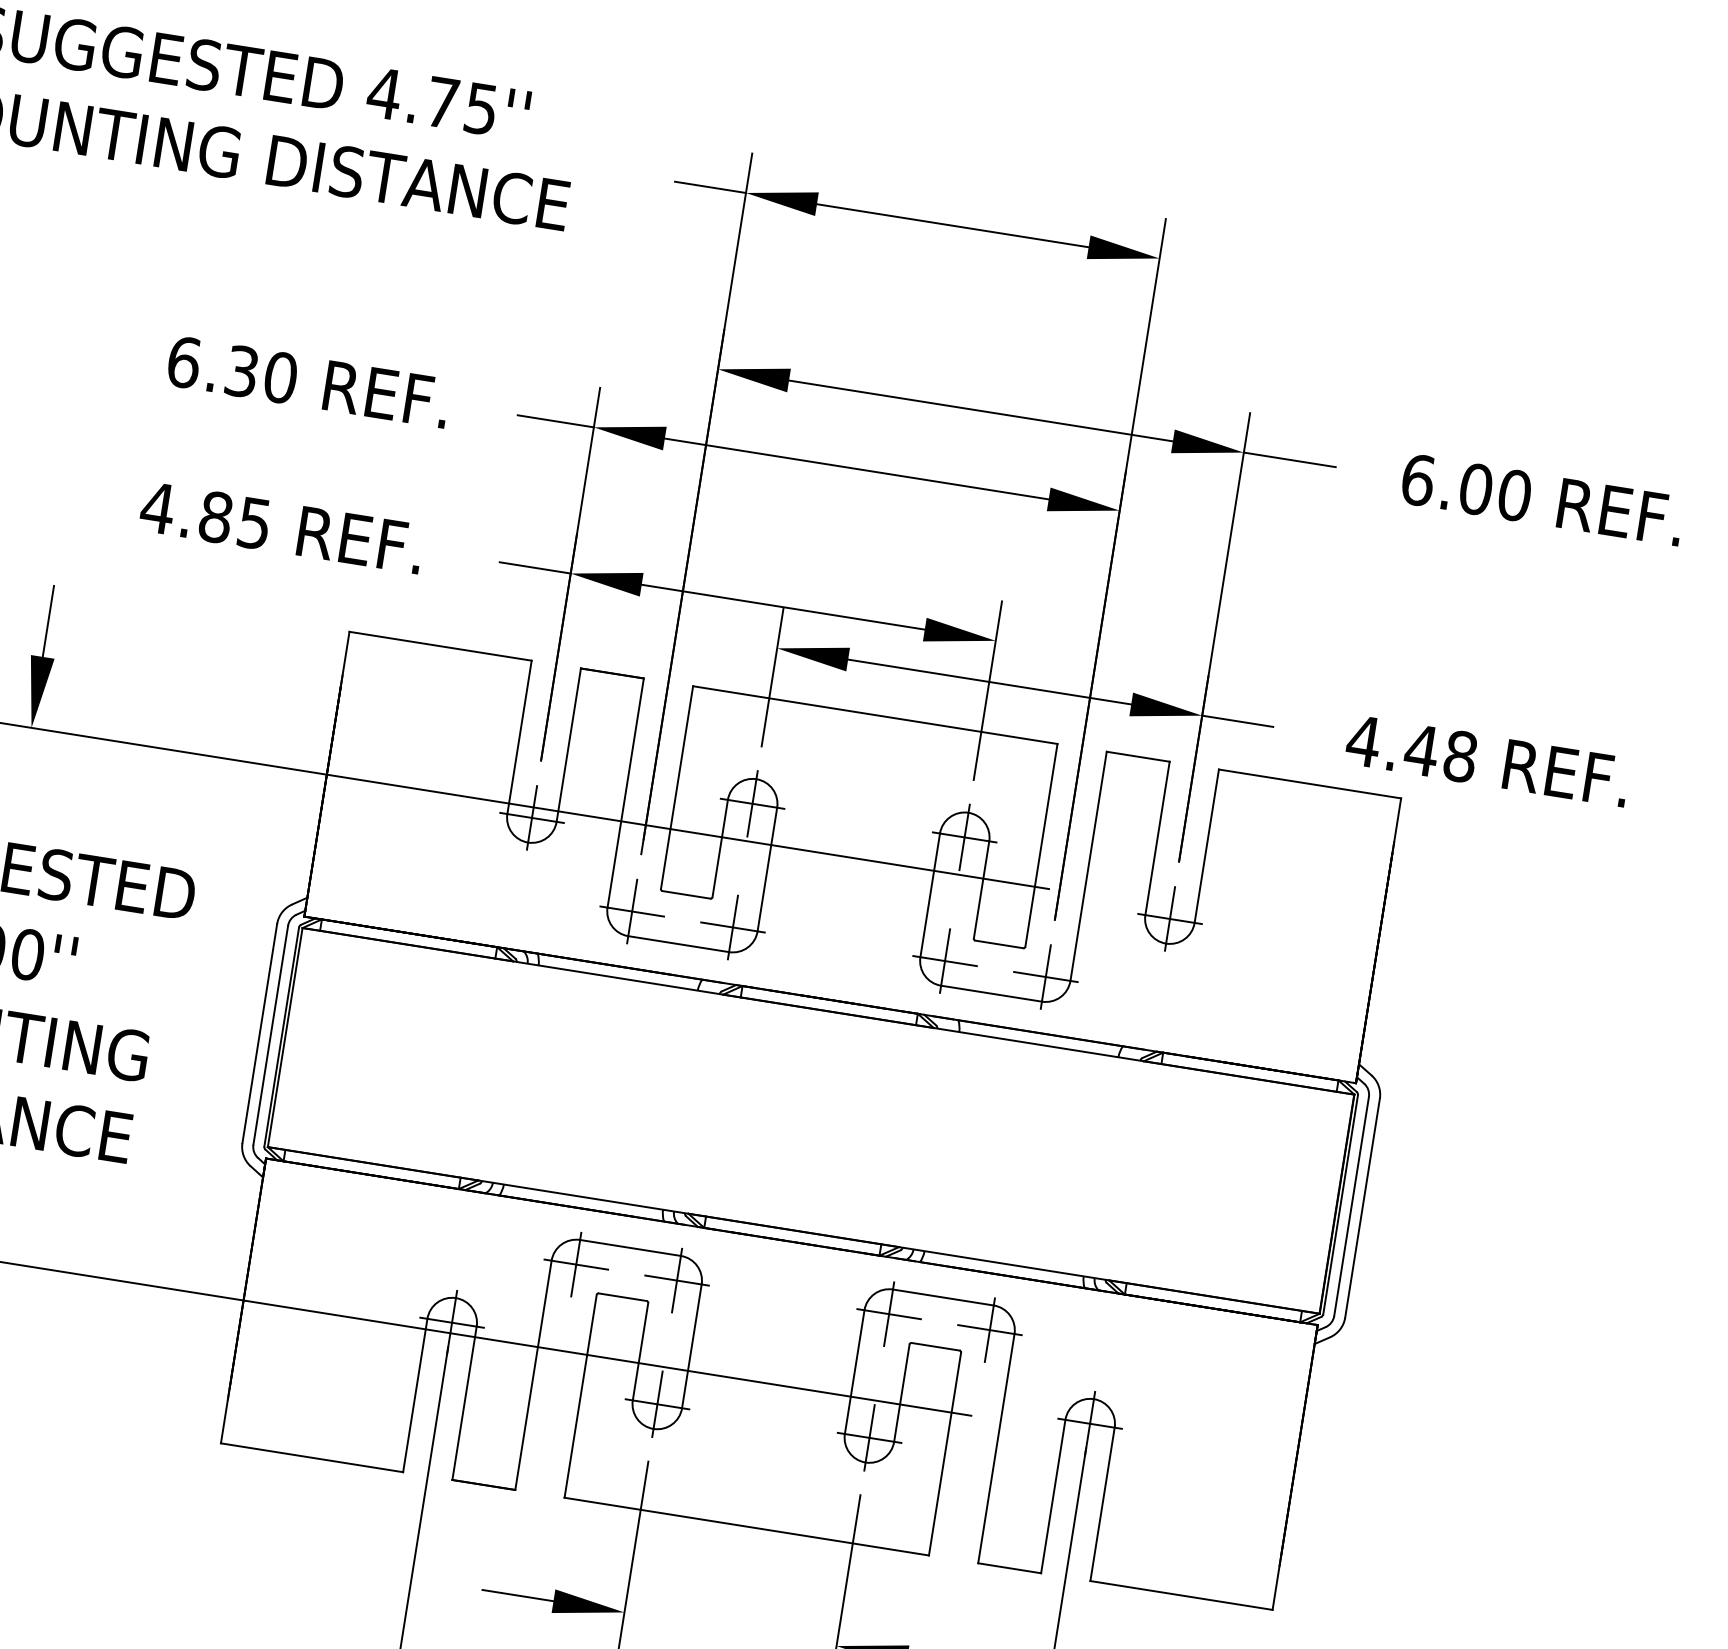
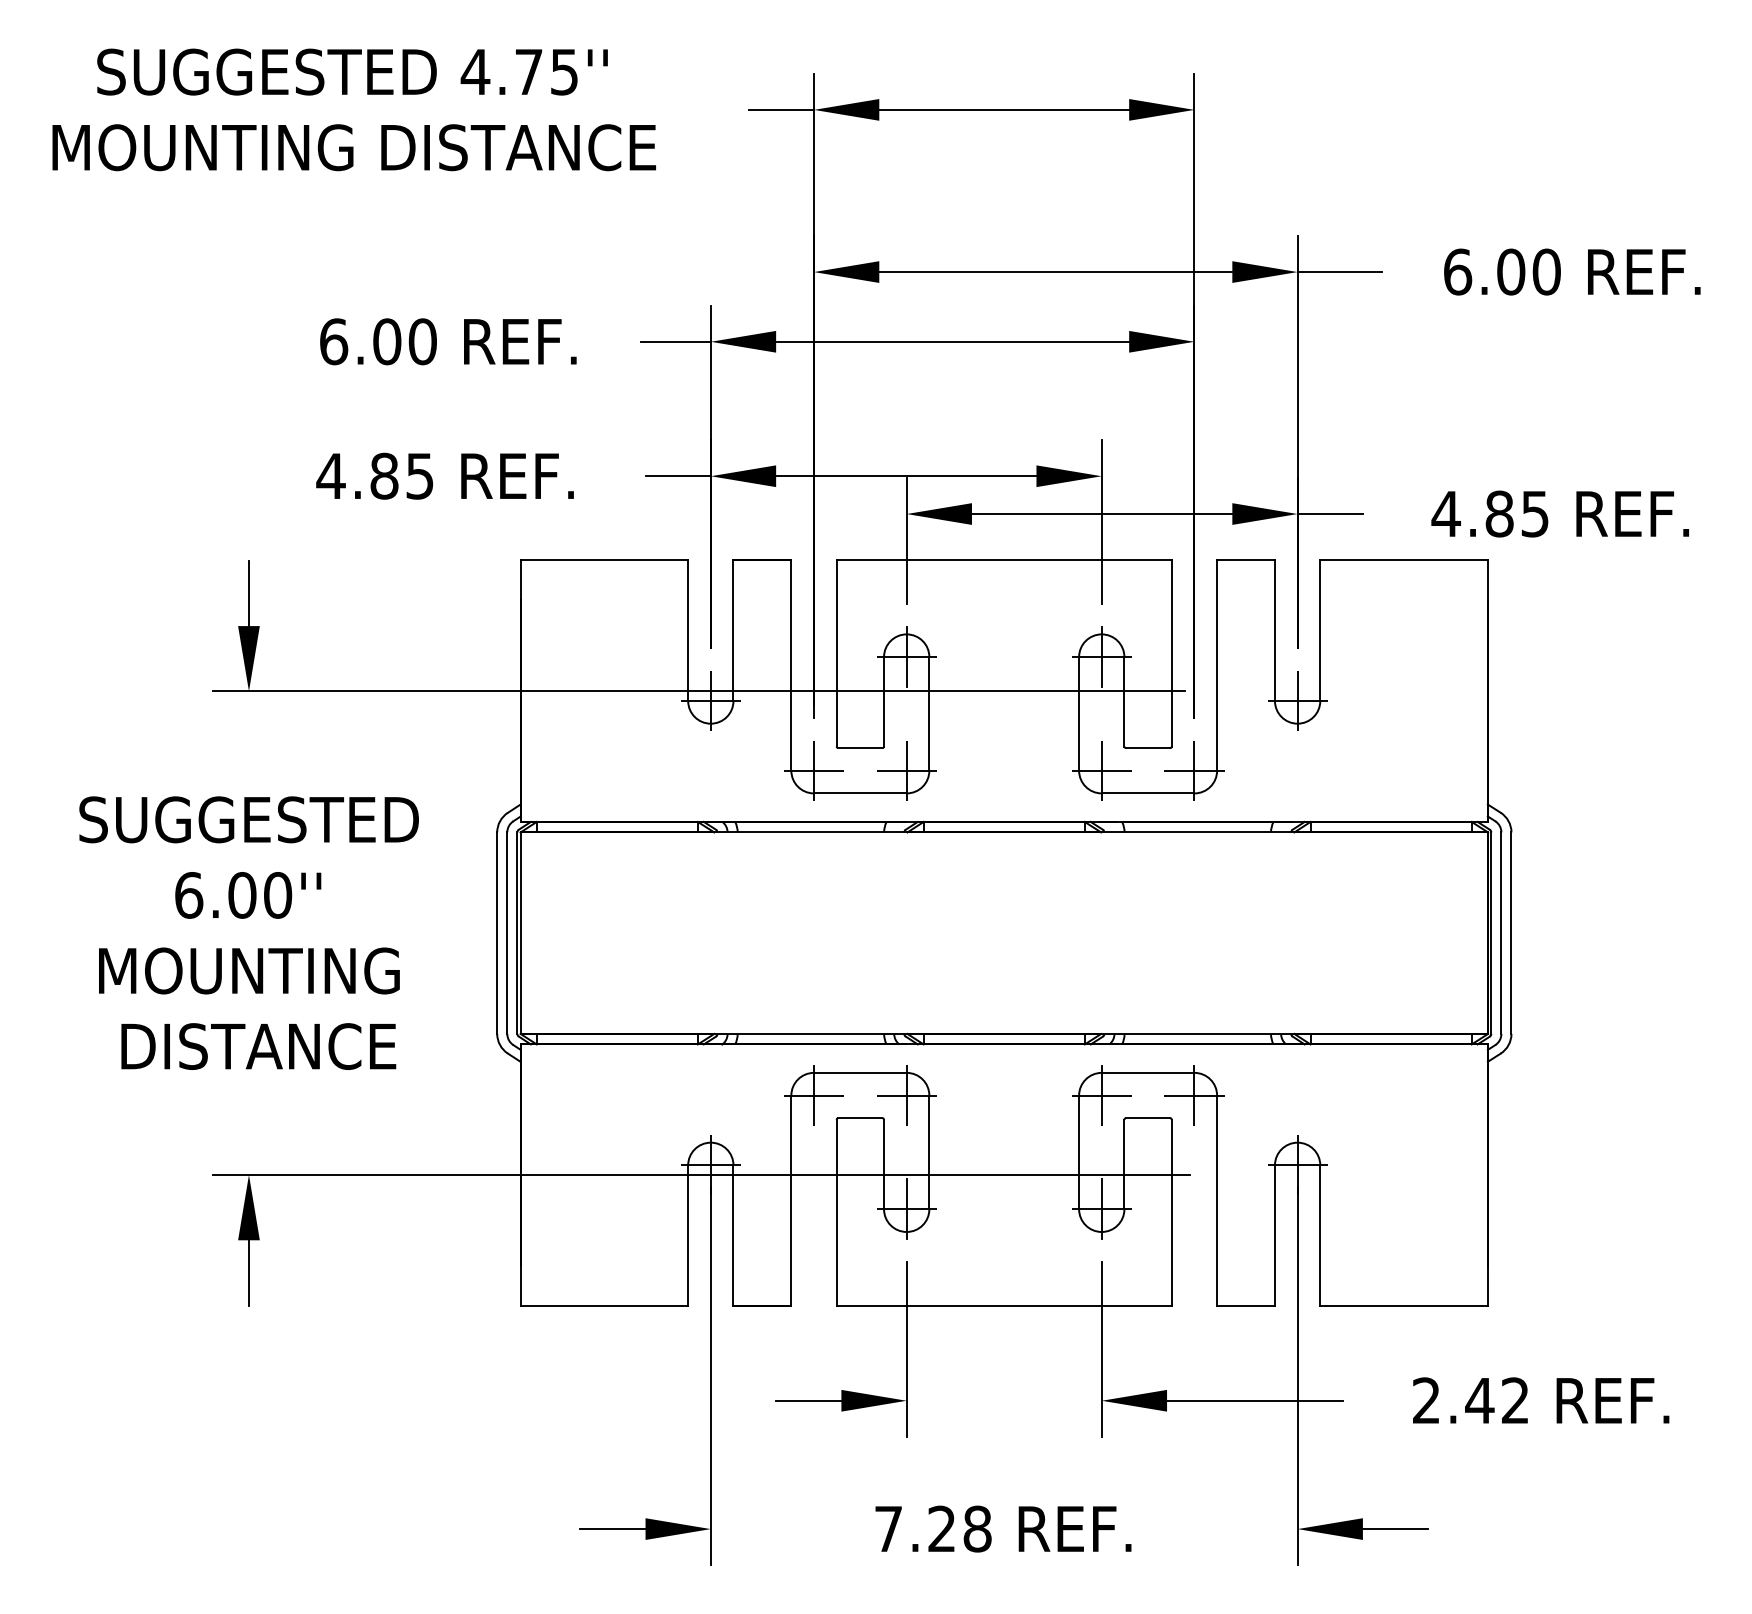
text: (242, 371) -> (387, 341), 6.30 -> 6.00
text: (1440, 752) -> (1516, 513), 4.48 -> 4.85

